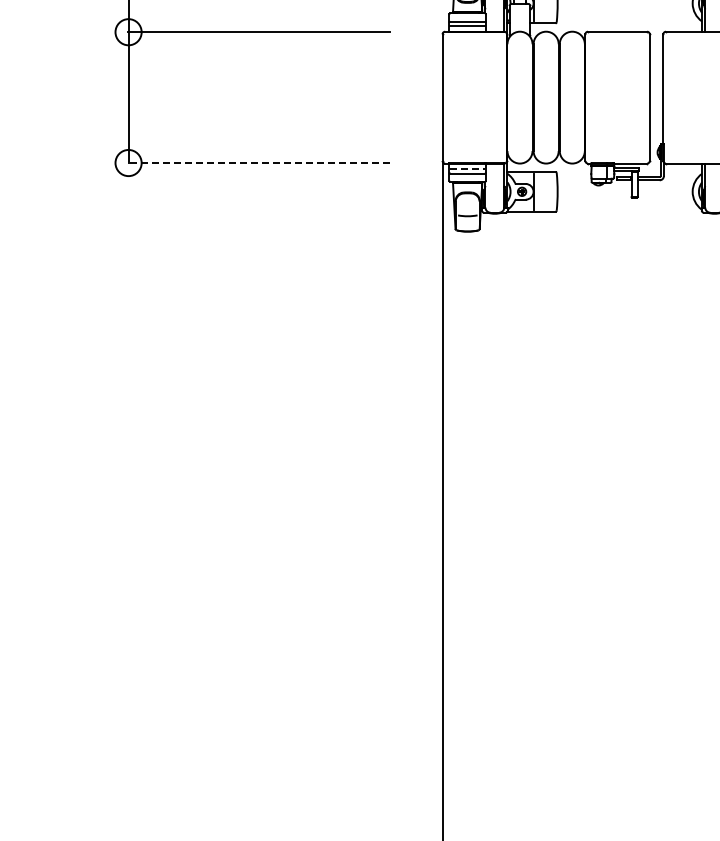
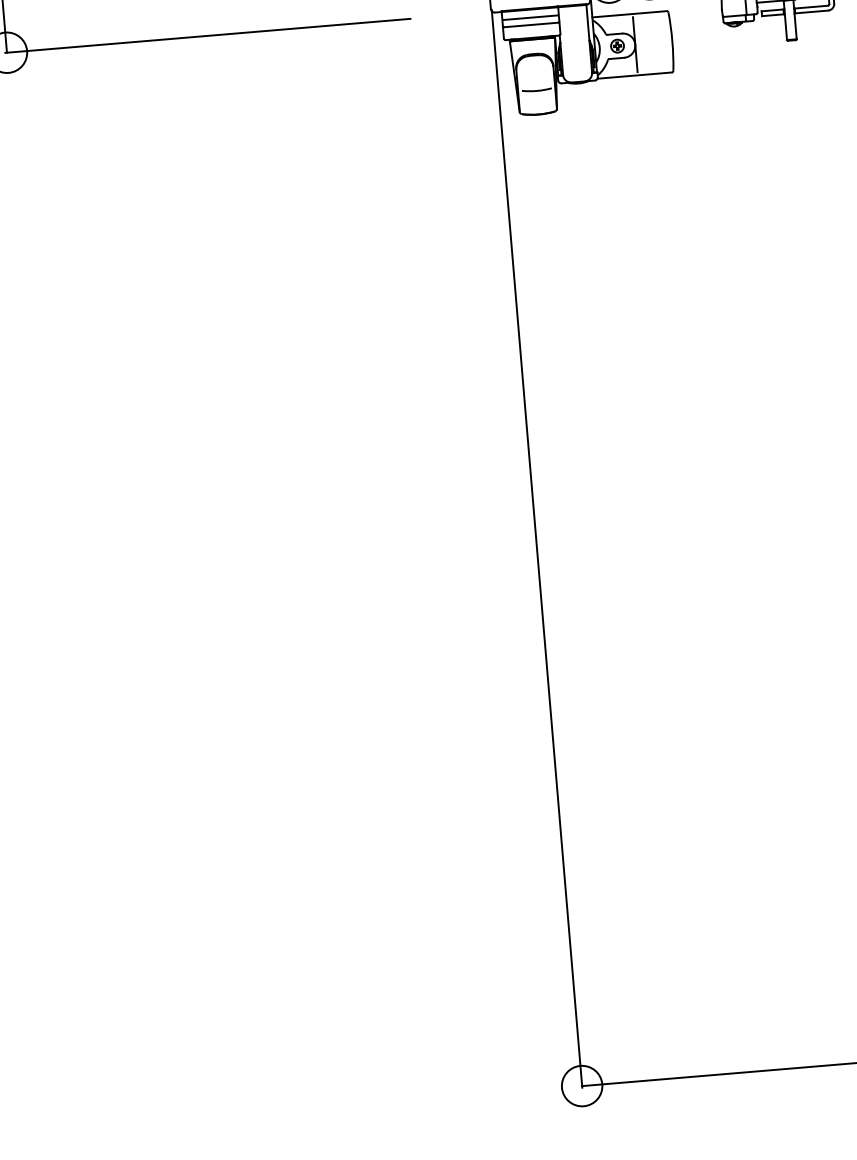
line: (258, 163) -> (207, 36), dashed -> solid
line: (468, 168) -> (531, 17), dashed -> solid

